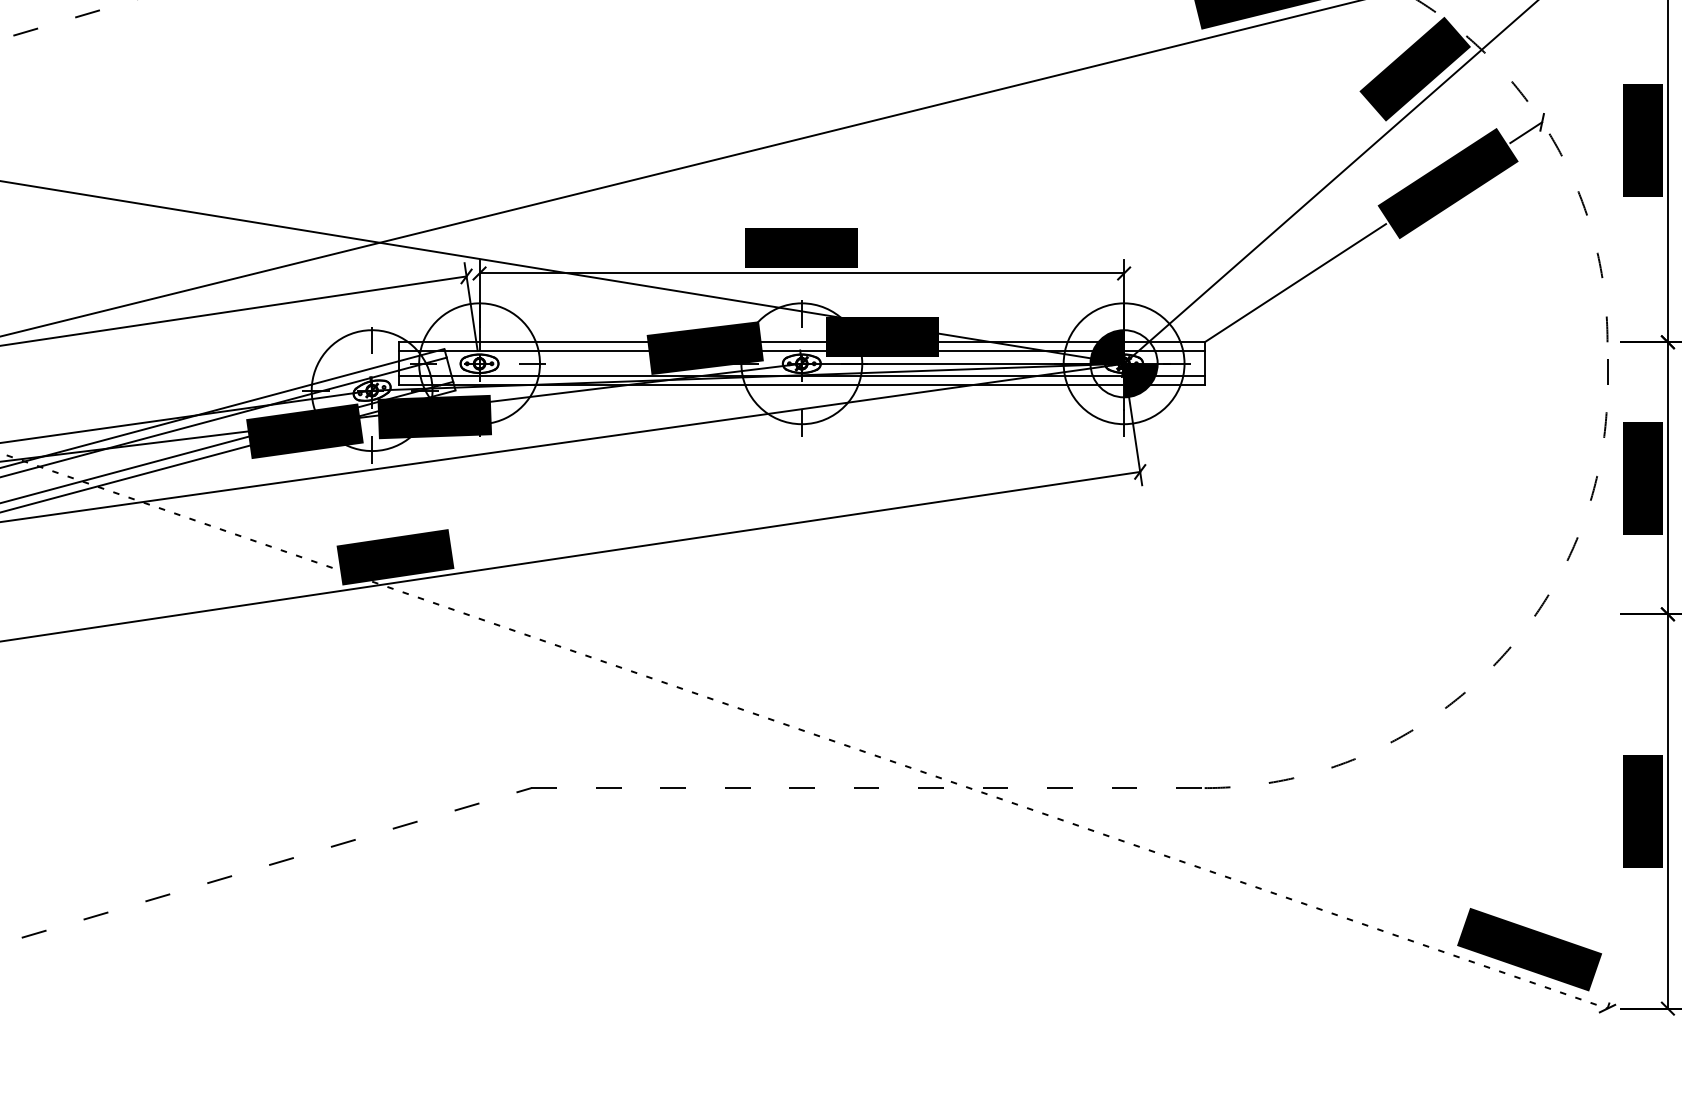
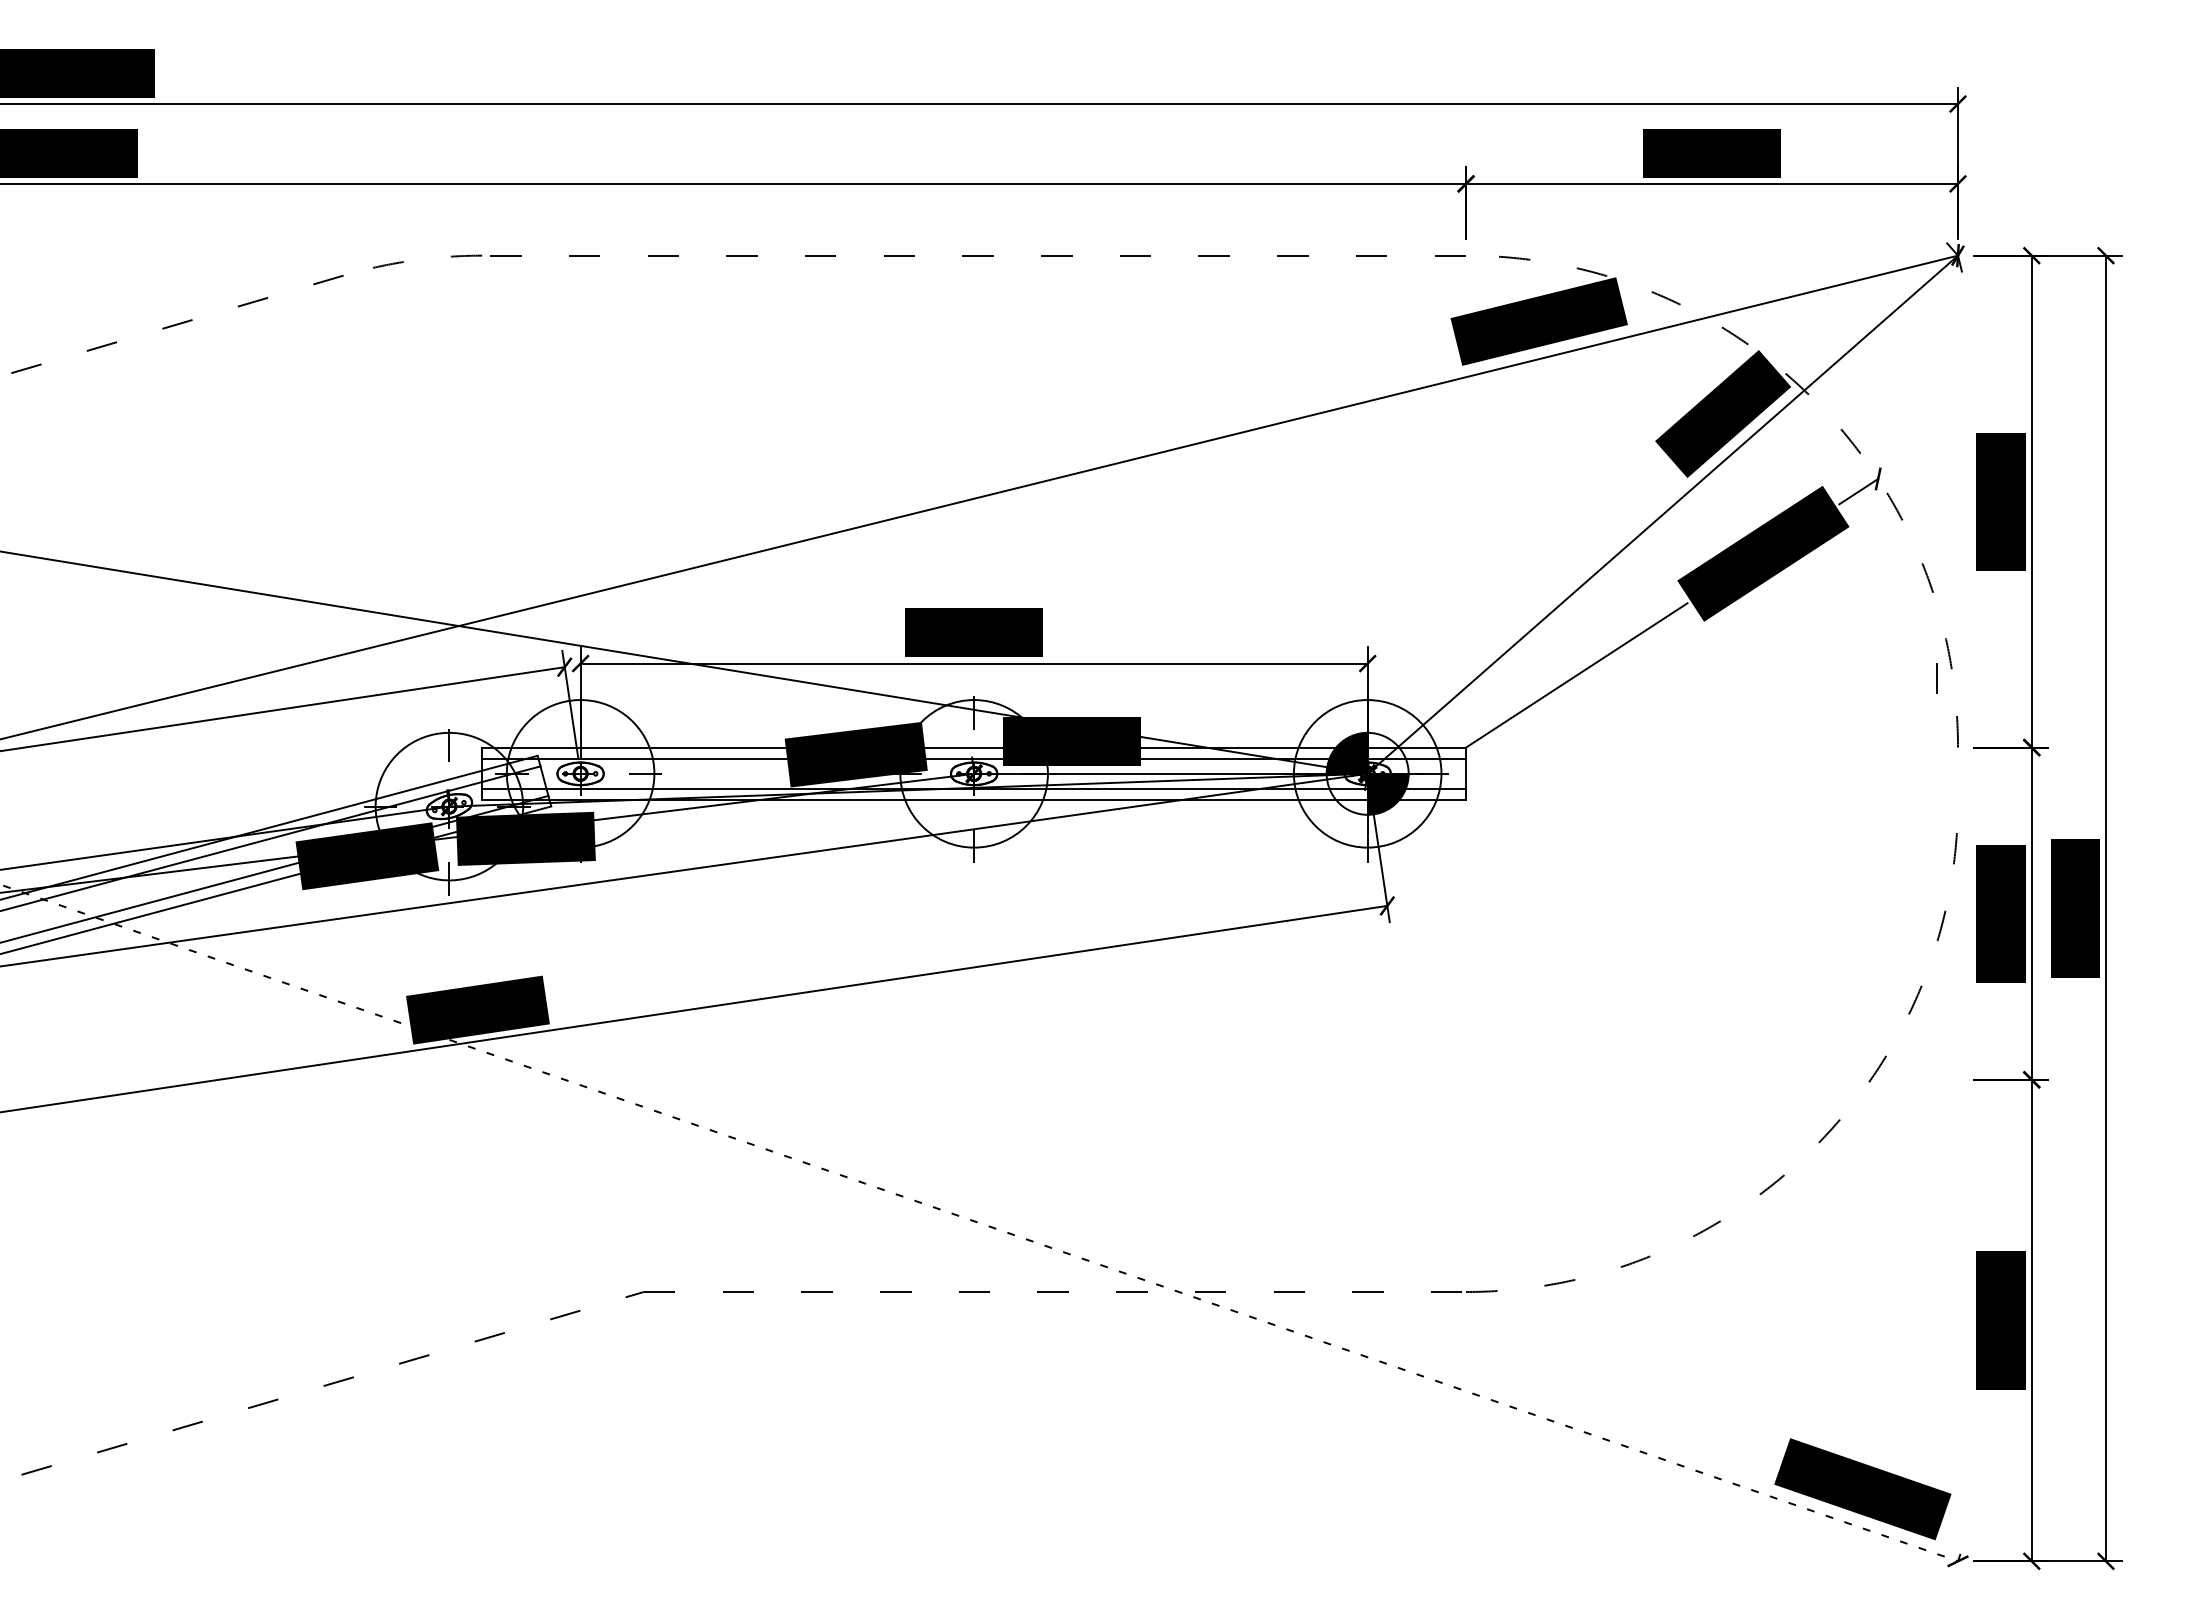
line: (1607, 372) -> (1936, 678), moved

